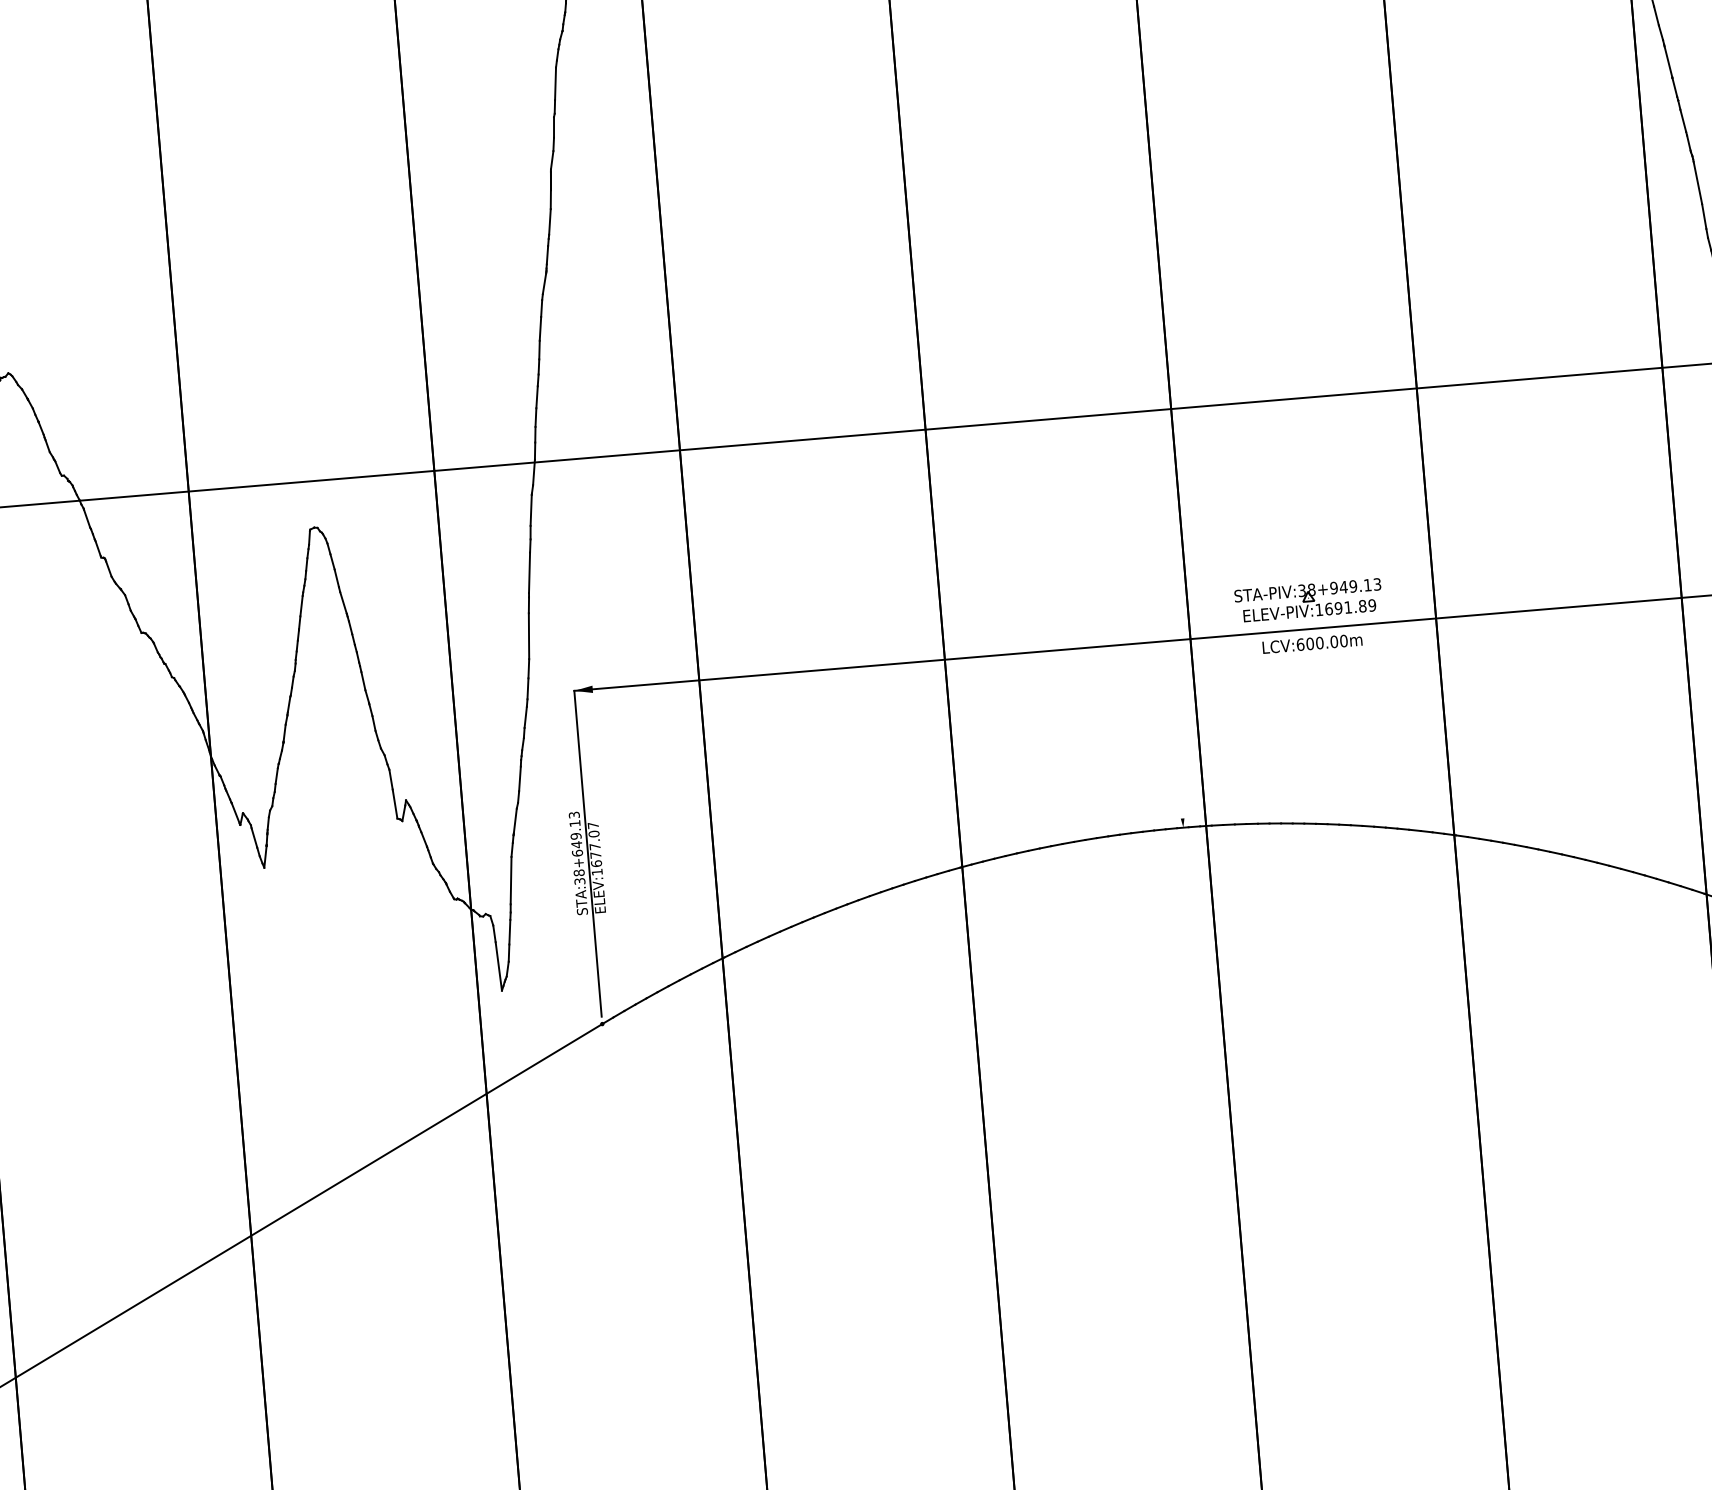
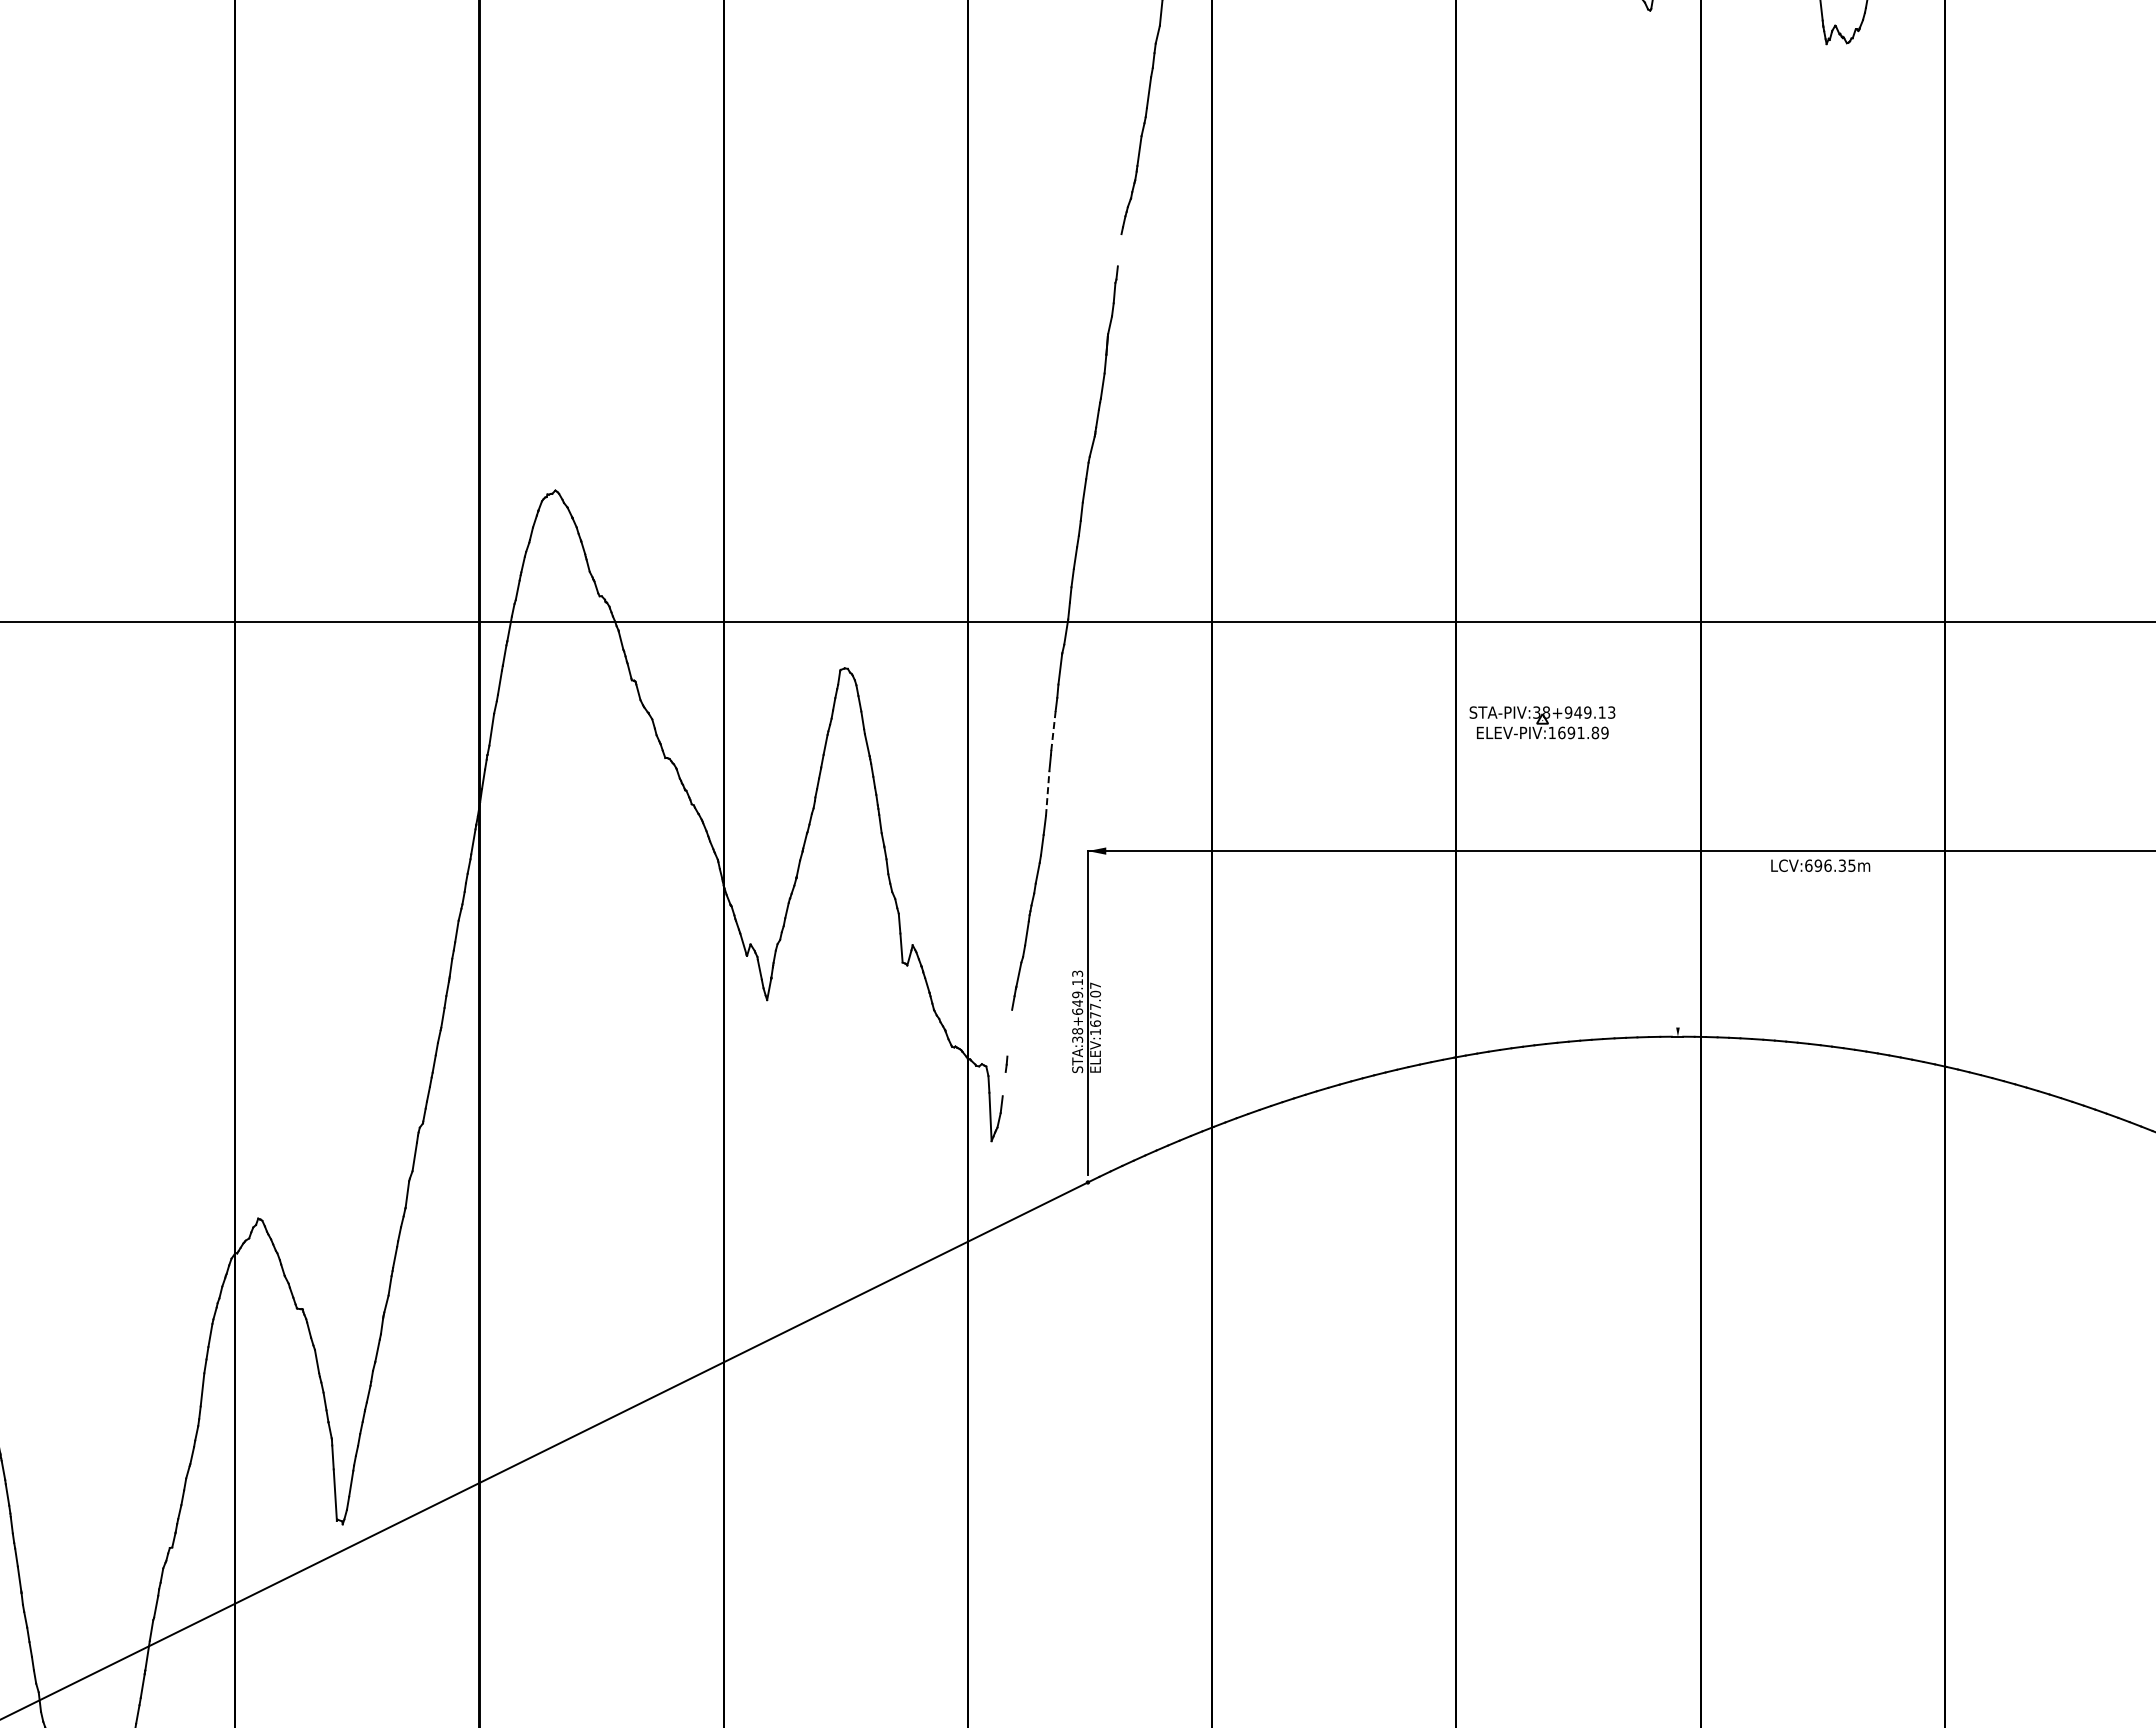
line: (555, 84) -> (1119, 250), removed
line: (529, 572) -> (1053, 730), solid -> dashed
part: (1308, 600) -> (1542, 722), moved
line: (528, 636) -> (1047, 793), solid -> dashed
text: (1326, 642) -> (1834, 865), LCV:600.00m -> LCV:696.35m
line: (510, 879) -> (1009, 1032), removed
line: (509, 931) -> (1003, 1083), removed

